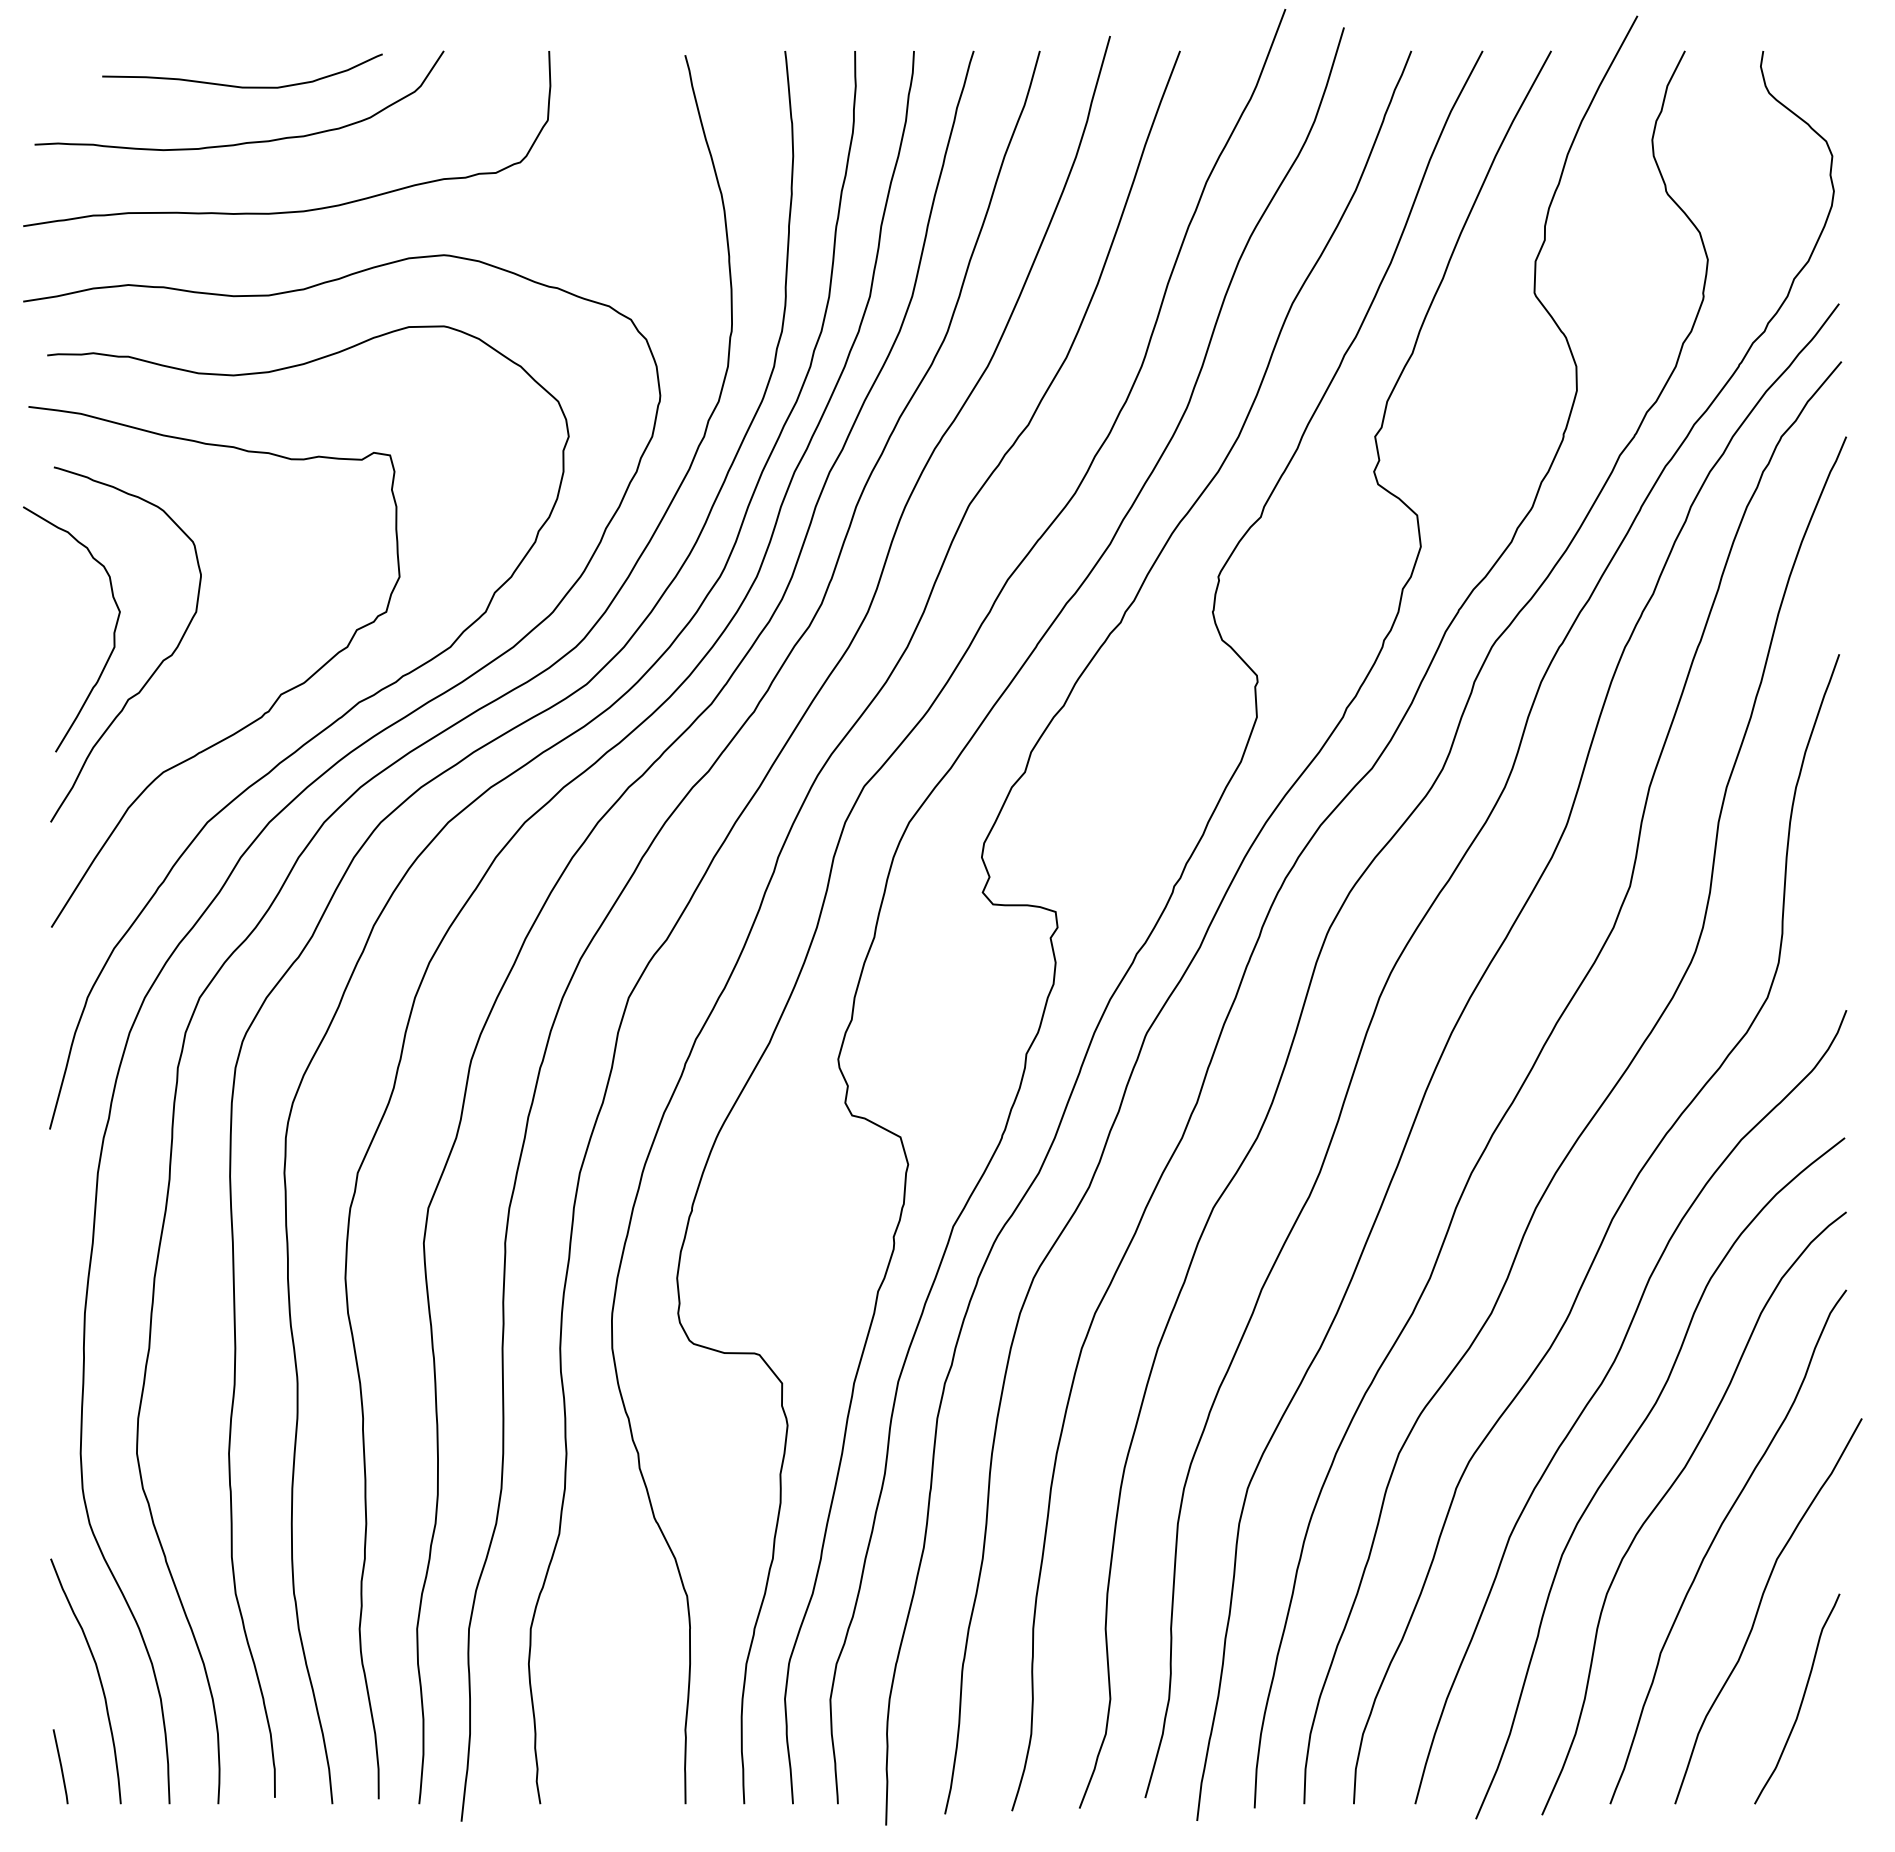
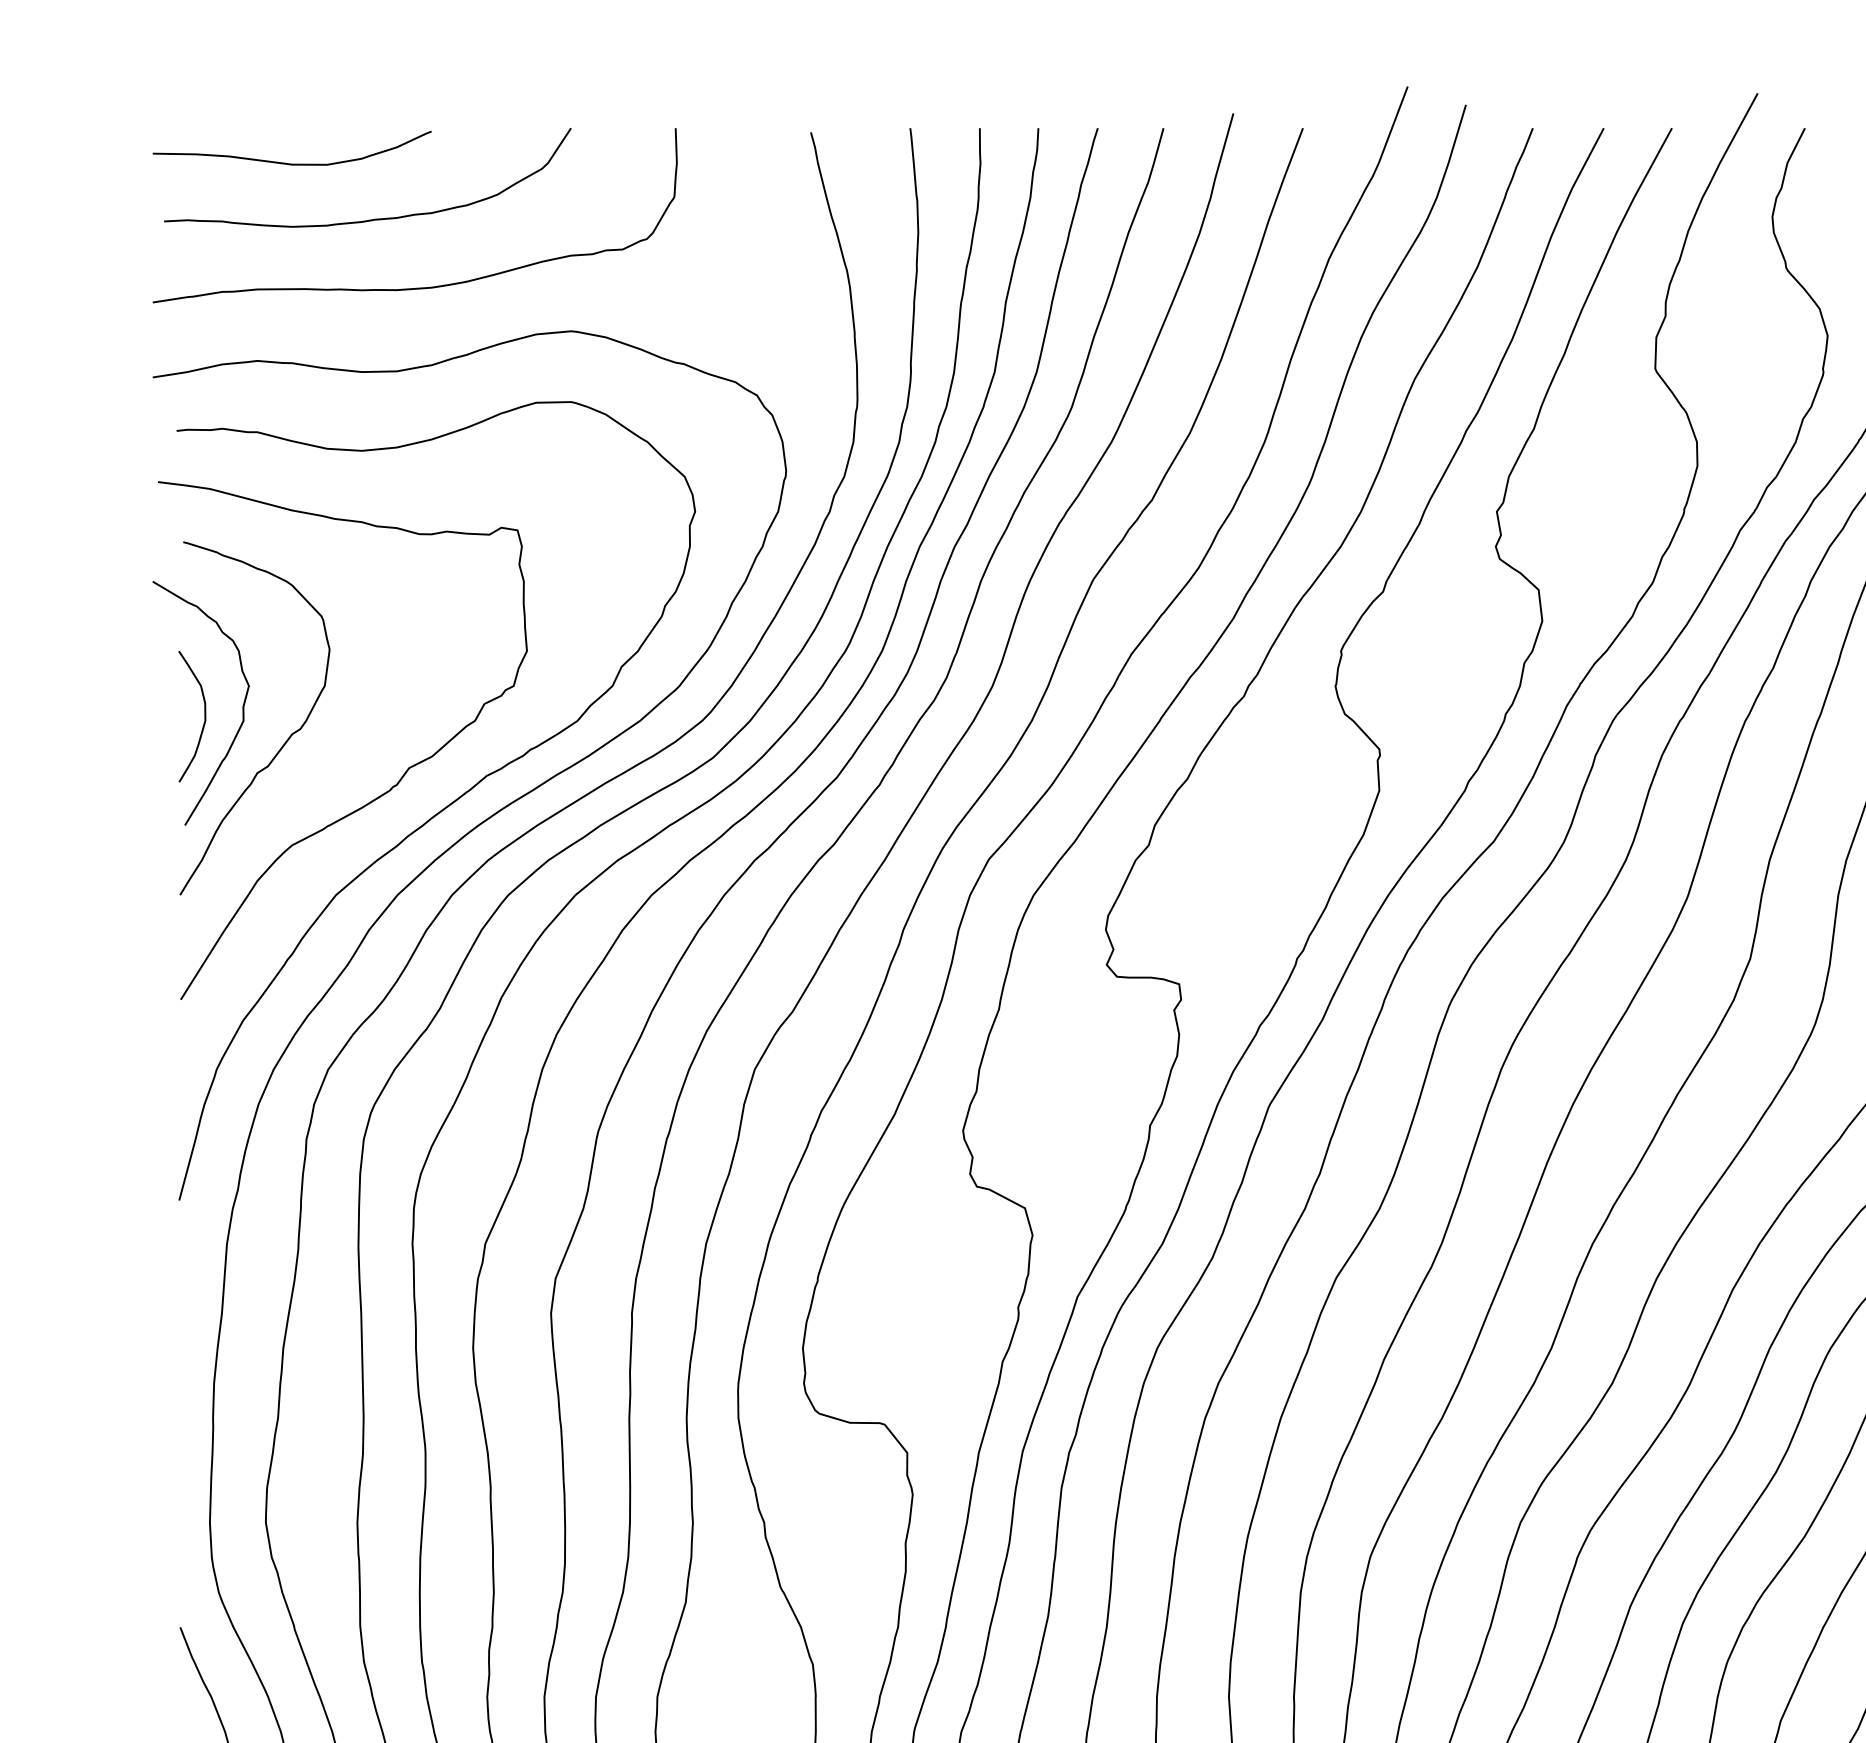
curve: (242, 86) -> (292, 163), moved
curve: (75, 642) -> (204, 716), added

